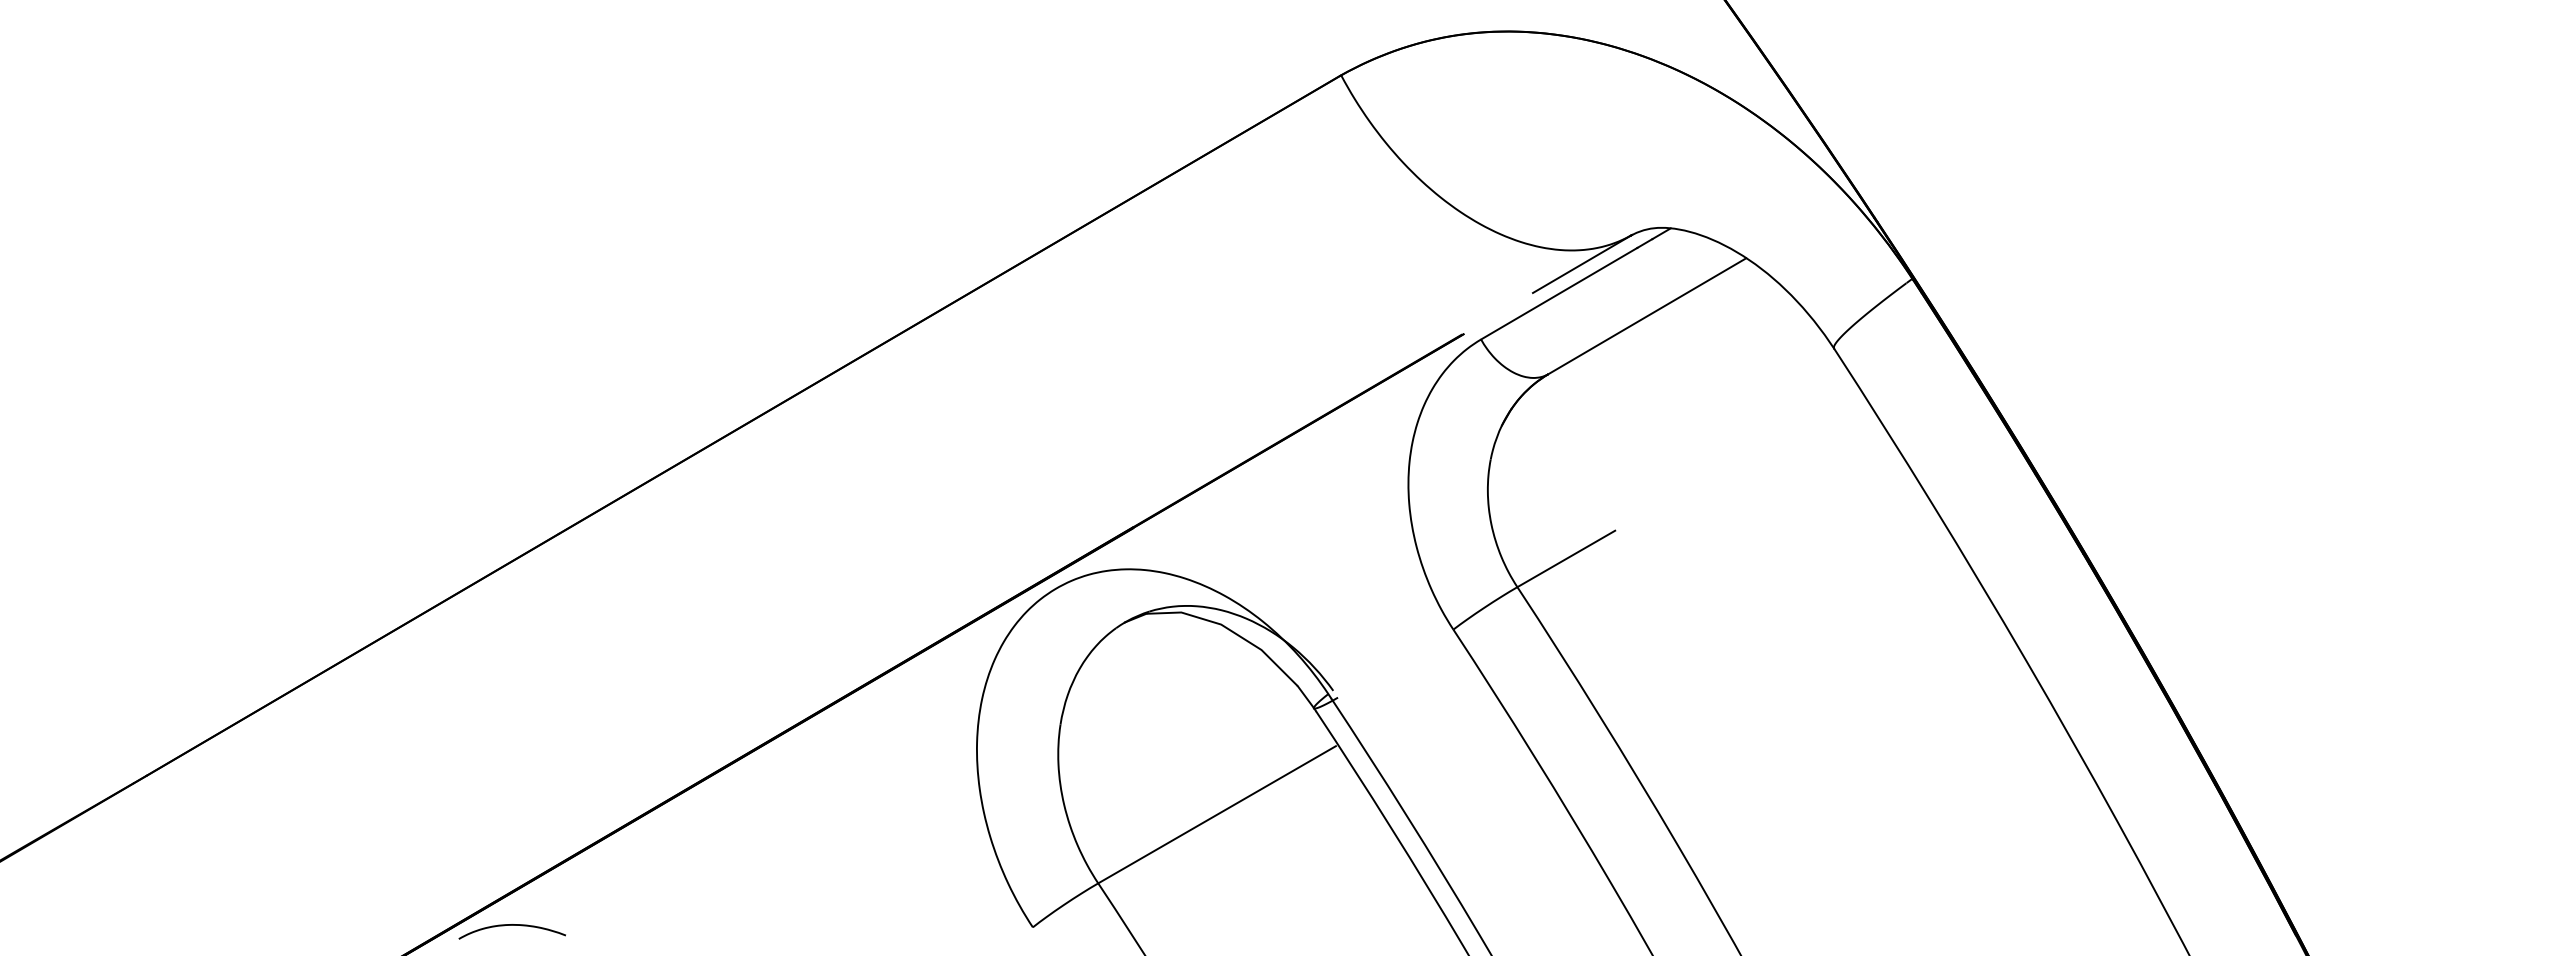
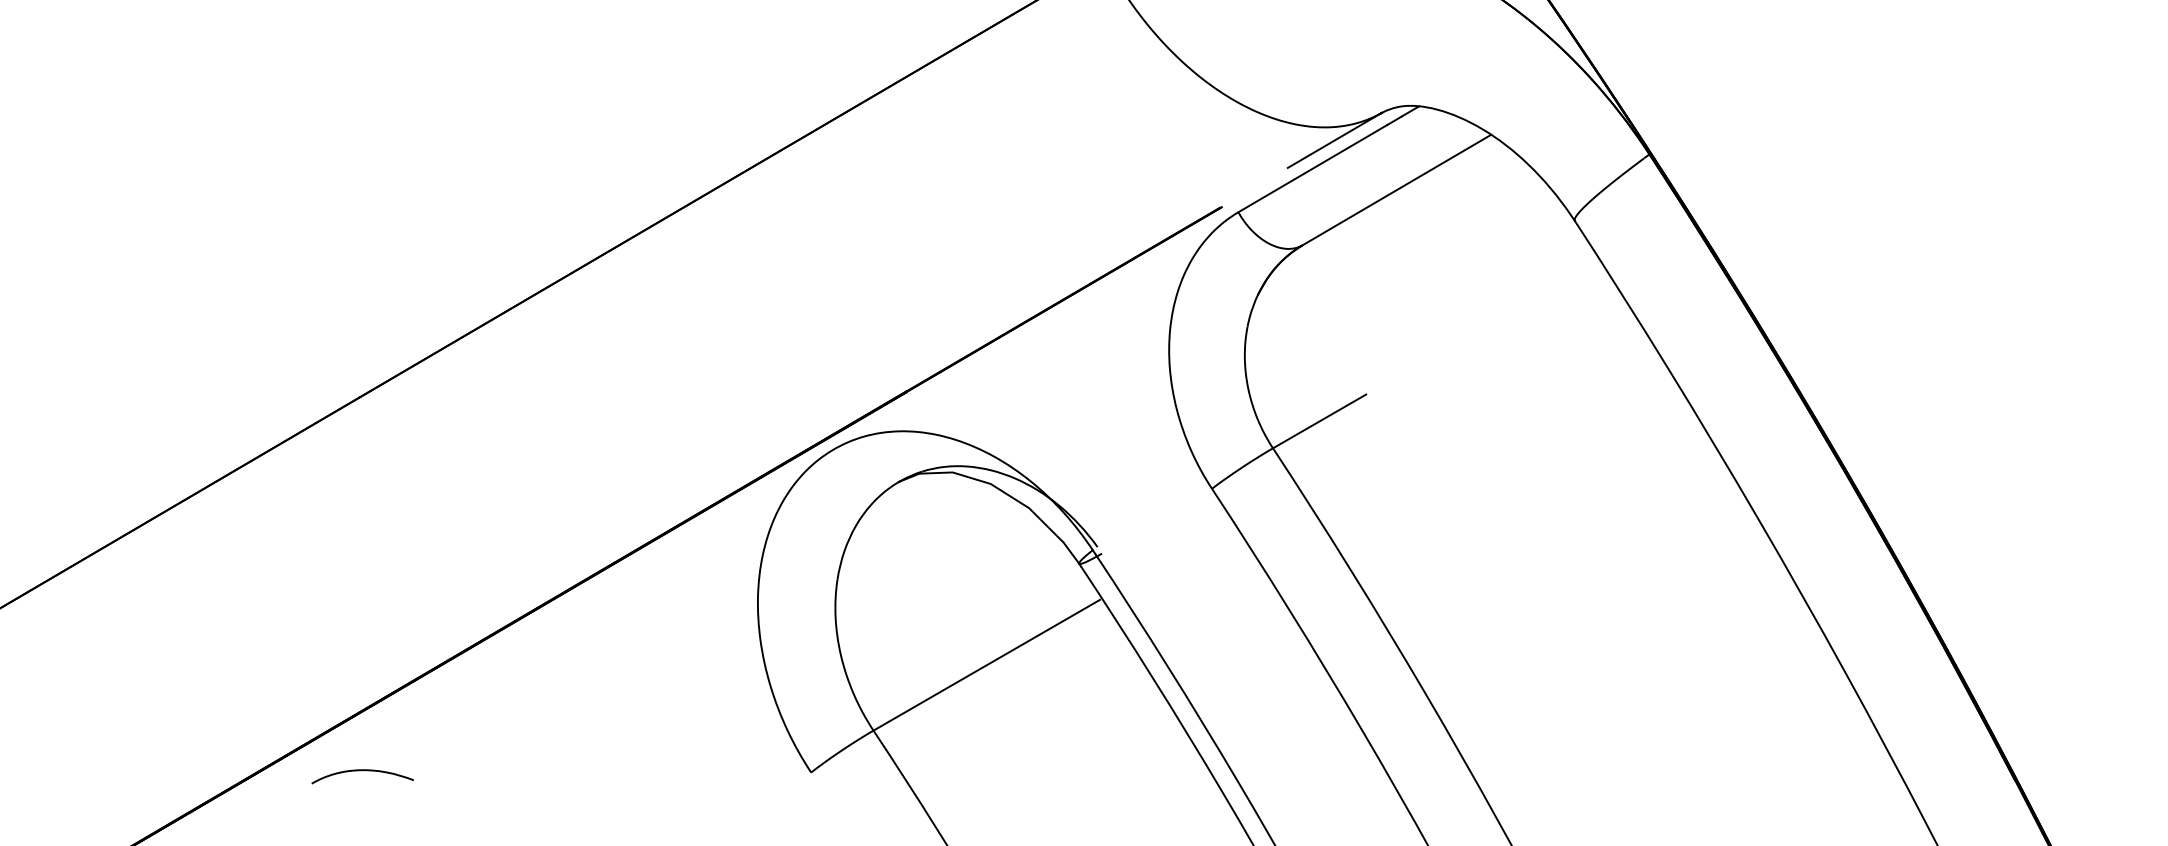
curve: (511, 925) -> (361, 770), moved

